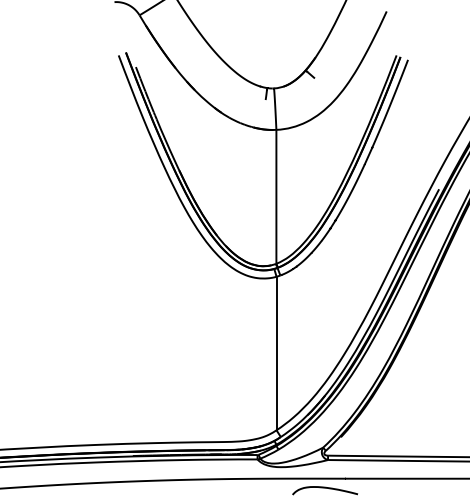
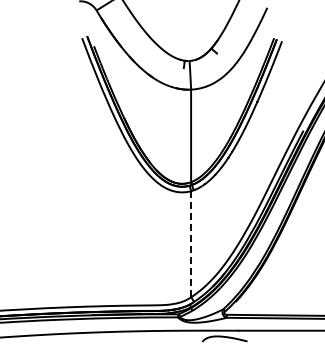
line: (276, 353) -> (191, 244), solid -> dashed

